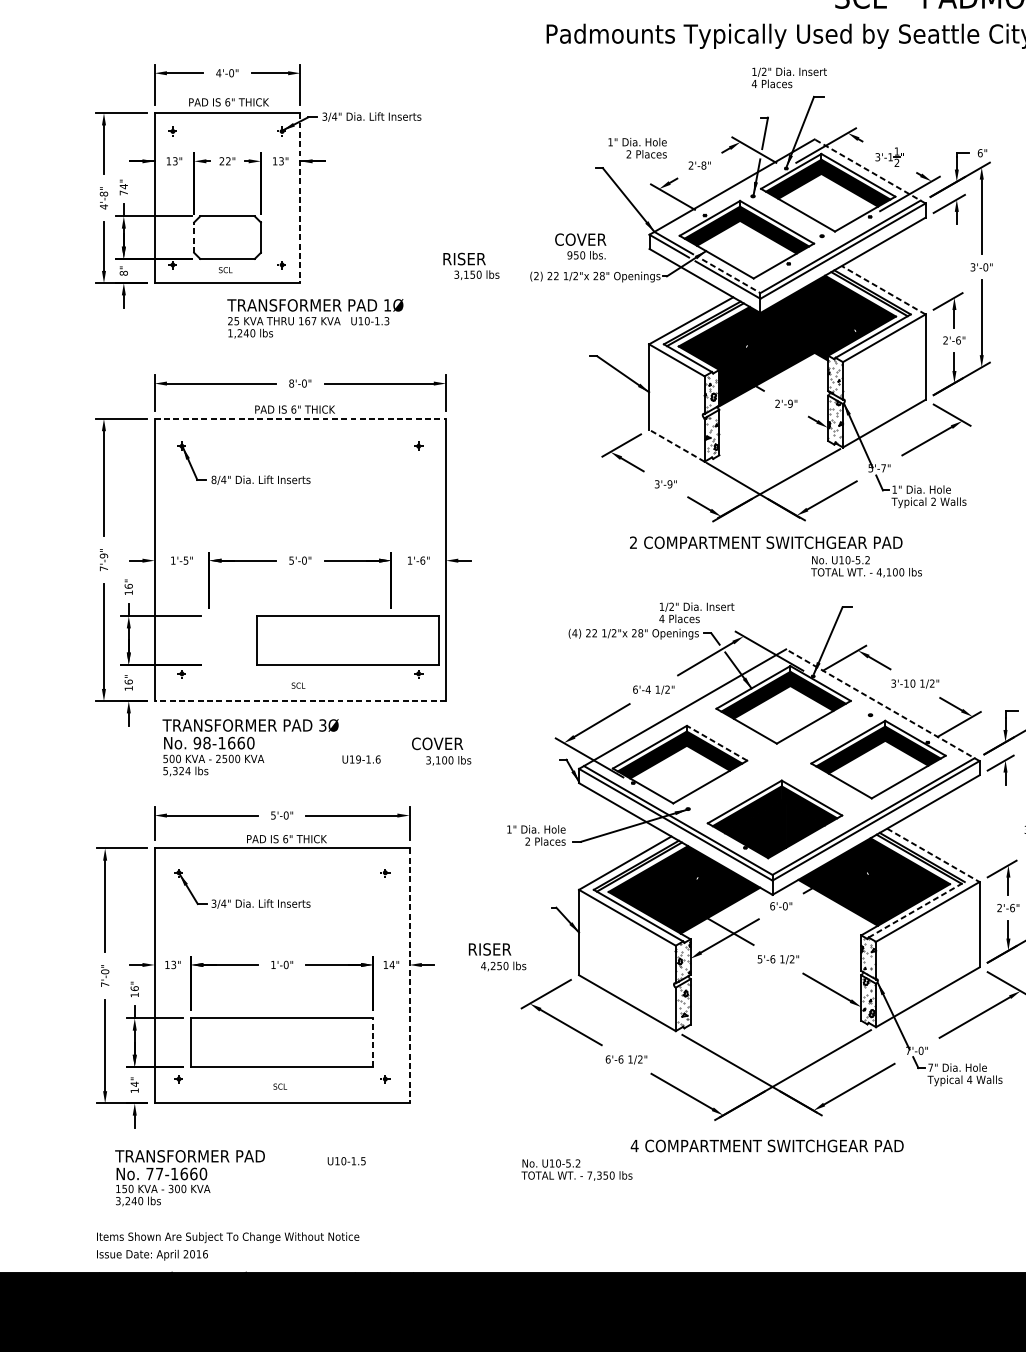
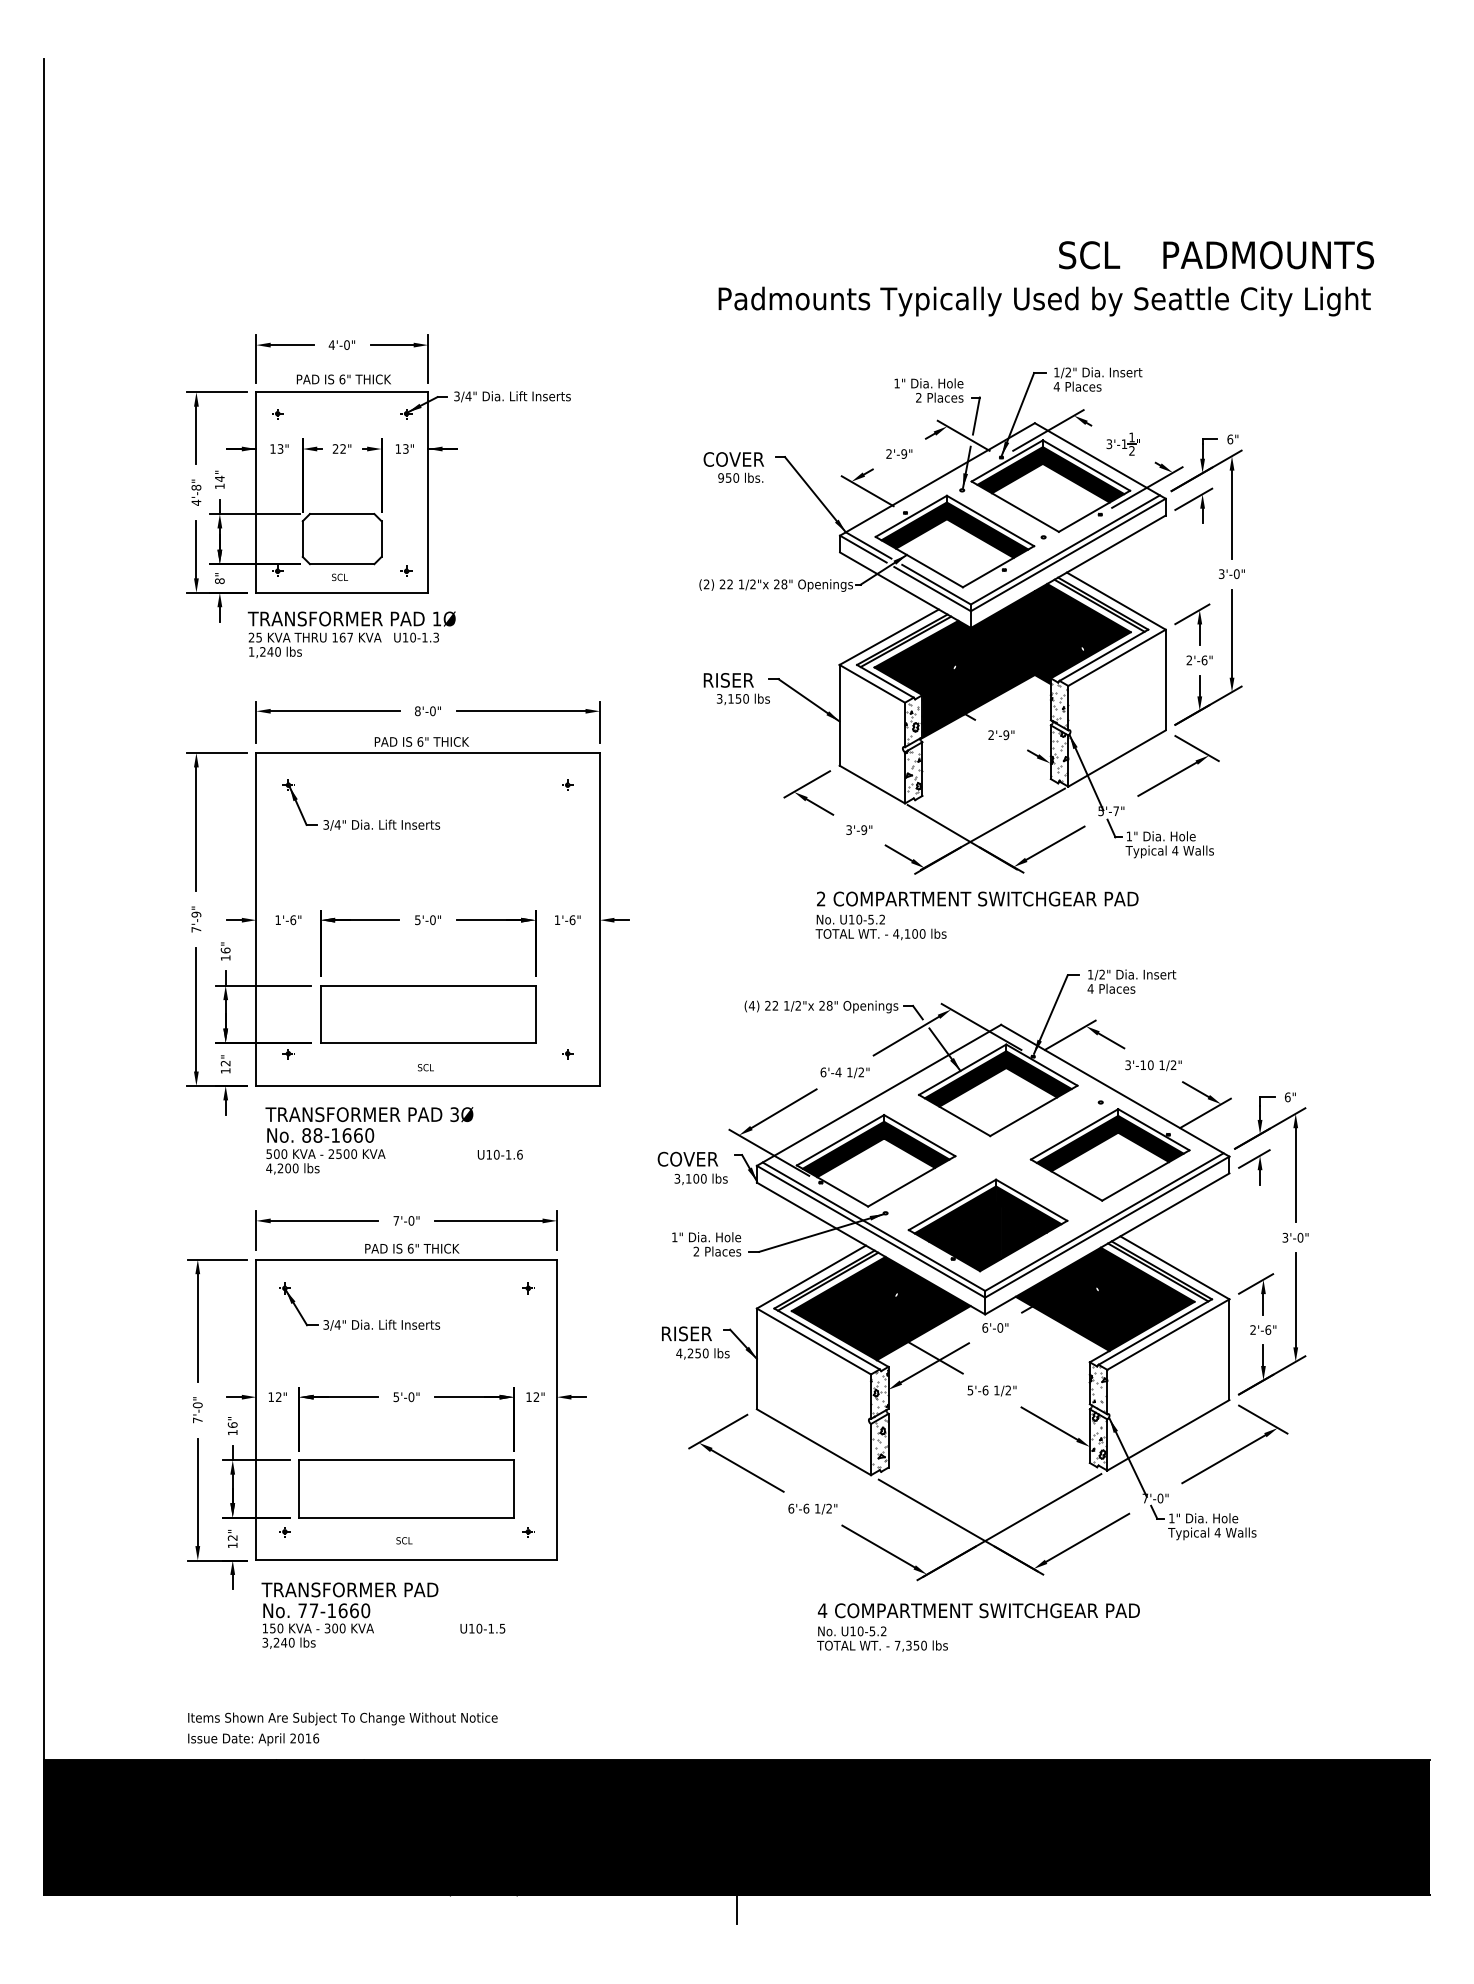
text: (788, 77) -> (1097, 379), moved
text: (637, 148) -> (928, 390), moved
text: (704, 165) -> (904, 453), 2'-8" -> 2'-9"
line: (870, 171) -> (1100, 460), dashed -> solid
text: (123, 193) -> (219, 486), 74" -> 14"
line: (300, 199) -> (428, 493), dashed -> solid
line: (193, 238) -> (302, 539), dashed -> solid
text: (580, 246) -> (733, 467), moved
text: (471, 266) -> (736, 689), moved
line: (731, 276) -> (936, 584), dashed -> solid
line: (882, 289) -> (1115, 600), dashed -> solid
text: (315, 318) -> (351, 634), moved
line: (300, 418) -> (428, 752), dashed -> solid
line: (677, 445) -> (872, 784), dashed -> solid
text: (214, 479) -> (326, 824), 8/4" -> 3/4"
text: (933, 501) -> (1175, 850), 2 -> 4
text: (186, 560) -> (293, 920), 1'-5" -> 1'-6"
text: (866, 566) -> (880, 927), moved
text: (696, 612) -> (1131, 981), moved
part: (348, 640) -> (428, 1014), moved
text: (128, 682) -> (225, 1063), 16" -> 12"
line: (300, 700) -> (428, 1085), dashed -> solid
line: (882, 705) -> (1115, 1090), dashed -> solid
text: (197, 743) -> (306, 1135), 98-1660 -> 88-1660
line: (716, 743) -> (919, 1135), dashed -> solid
text: (441, 751) -> (692, 1168), moved
text: (358, 759) -> (496, 1154), U19-1.6 -> U10-1.6
text: (176, 771) -> (282, 1168), 5,324 -> 4,200
text: (273, 815) -> (396, 1220), 5'-0" -> 7'-0"
line: (933, 855) -> (1174, 1267), dashed -> solid
line: (916, 909) -> (1155, 1331), dashed -> solid
text: (497, 956) -> (695, 1342), moved
text: (392, 964) -> (536, 1396), 14" -> 12"
text: (173, 965) -> (278, 1397), 13" -> 12"
text: (273, 965) -> (396, 1397), 1'-0" -> 5'-0"
line: (410, 976) -> (557, 1410), dashed -> solid
line: (373, 1042) -> (514, 1488), dashed -> solid
text: (930, 1067) -> (1171, 1518), 7" -> 1"
text: (134, 1084) -> (232, 1538), 14" -> 12"
text: (577, 1169) -> (882, 1638), moved
text: (189, 1177) -> (349, 1615), moved

